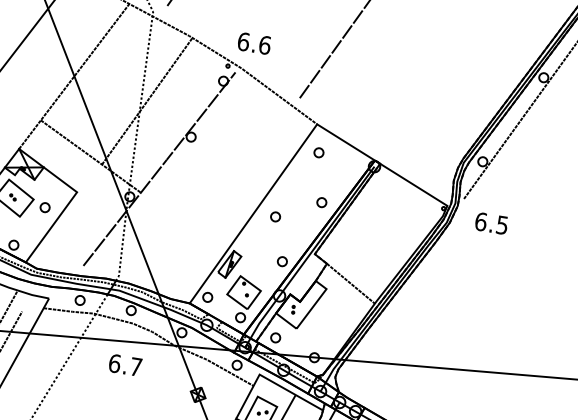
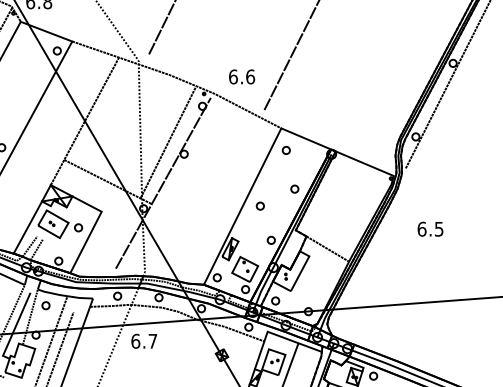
text: (255, 43) -> (242, 76), moved
line: (146, 100) -> (167, 142), moved
text: (491, 222) -> (430, 228), moved
text: (125, 364) -> (144, 340), moved

